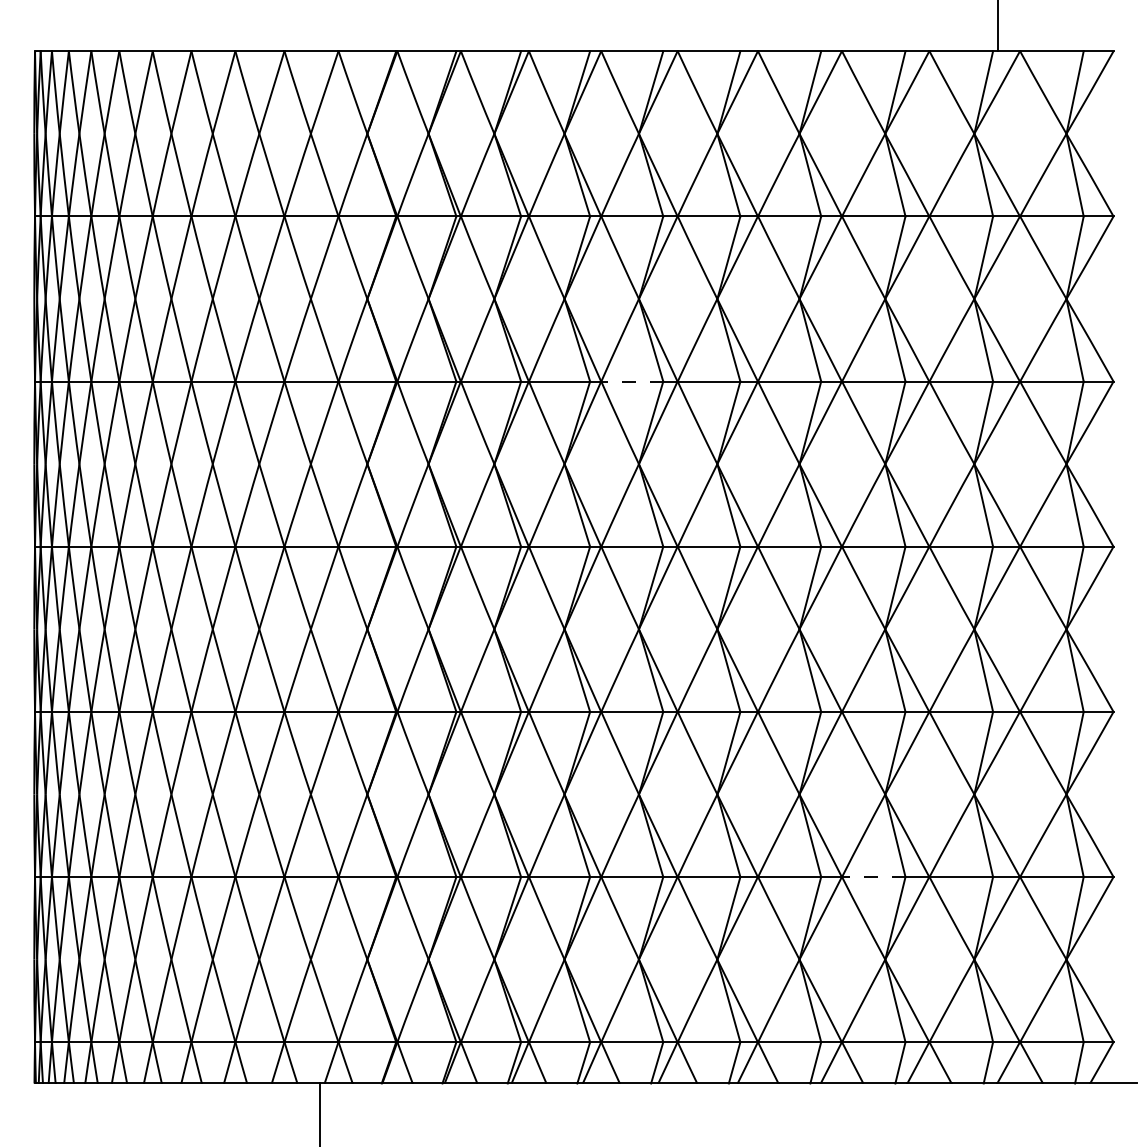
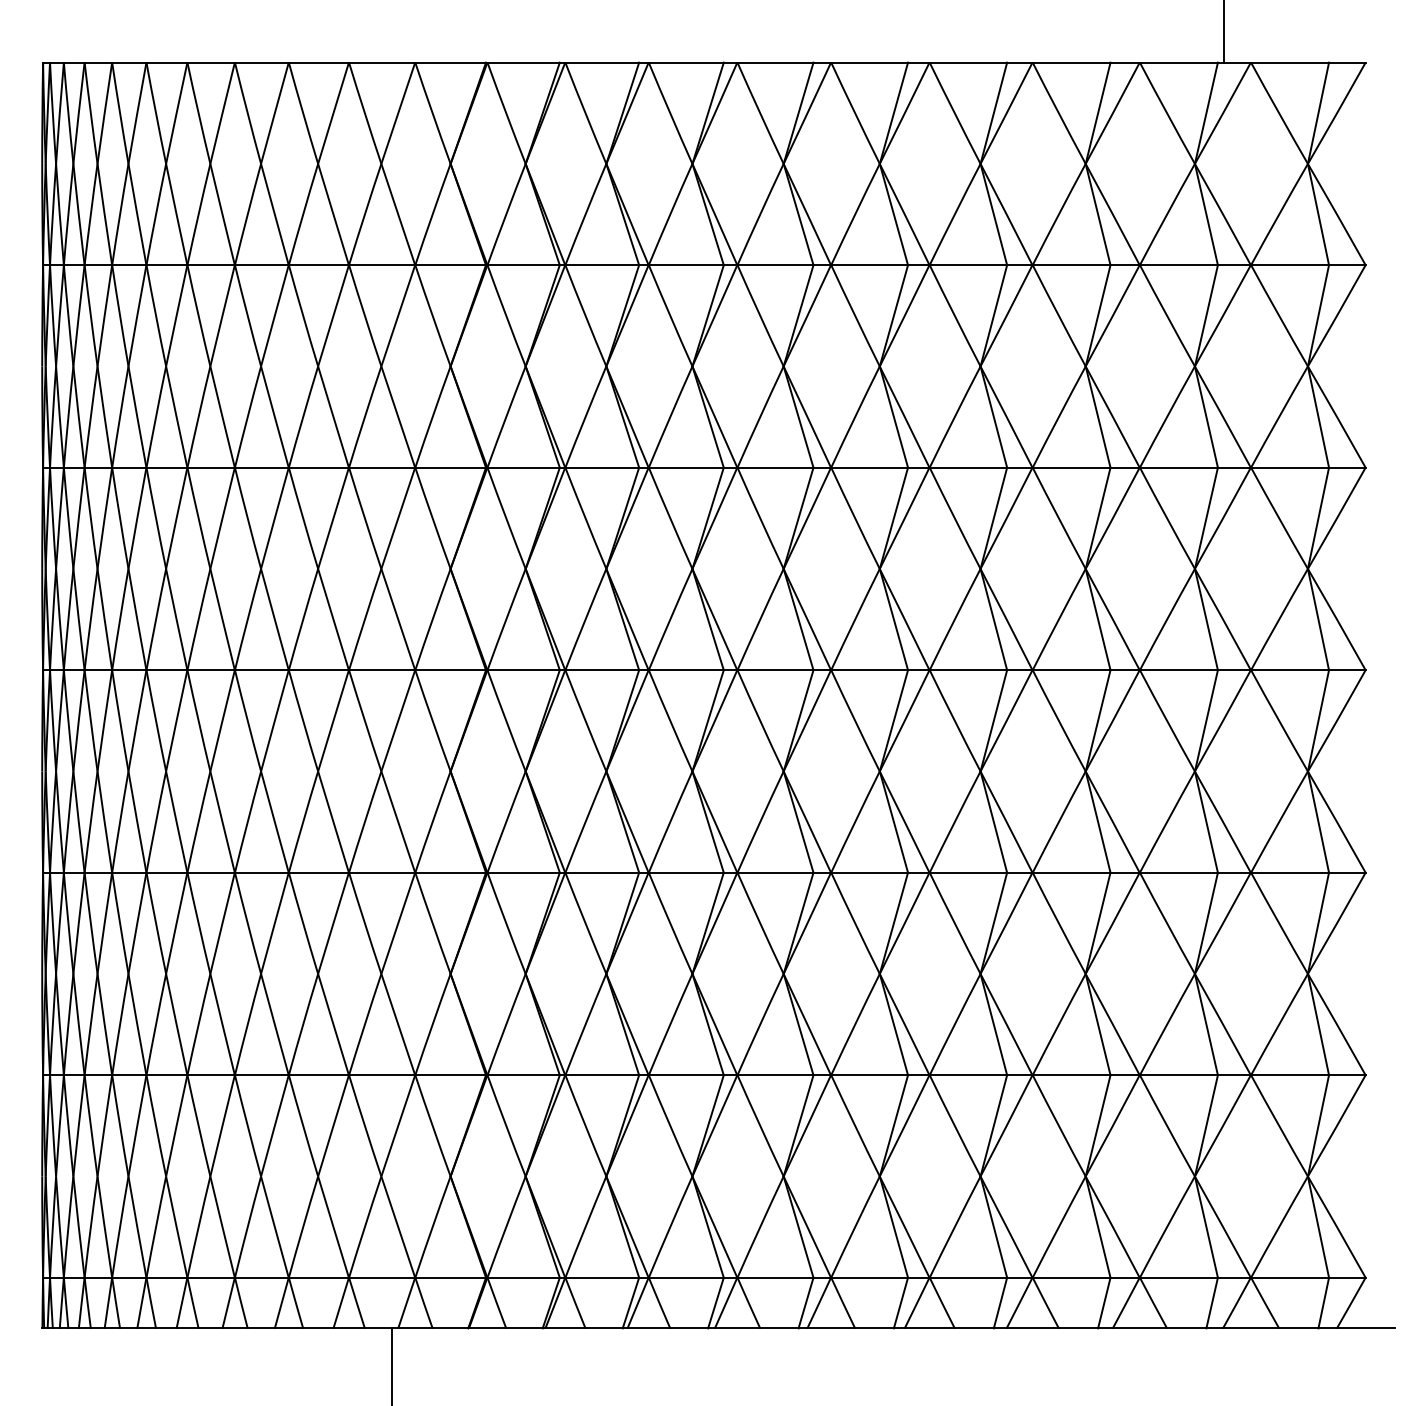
line: (632, 381) -> (775, 467), dashed -> solid
line: (873, 877) -> (1071, 1075), dashed -> solid

